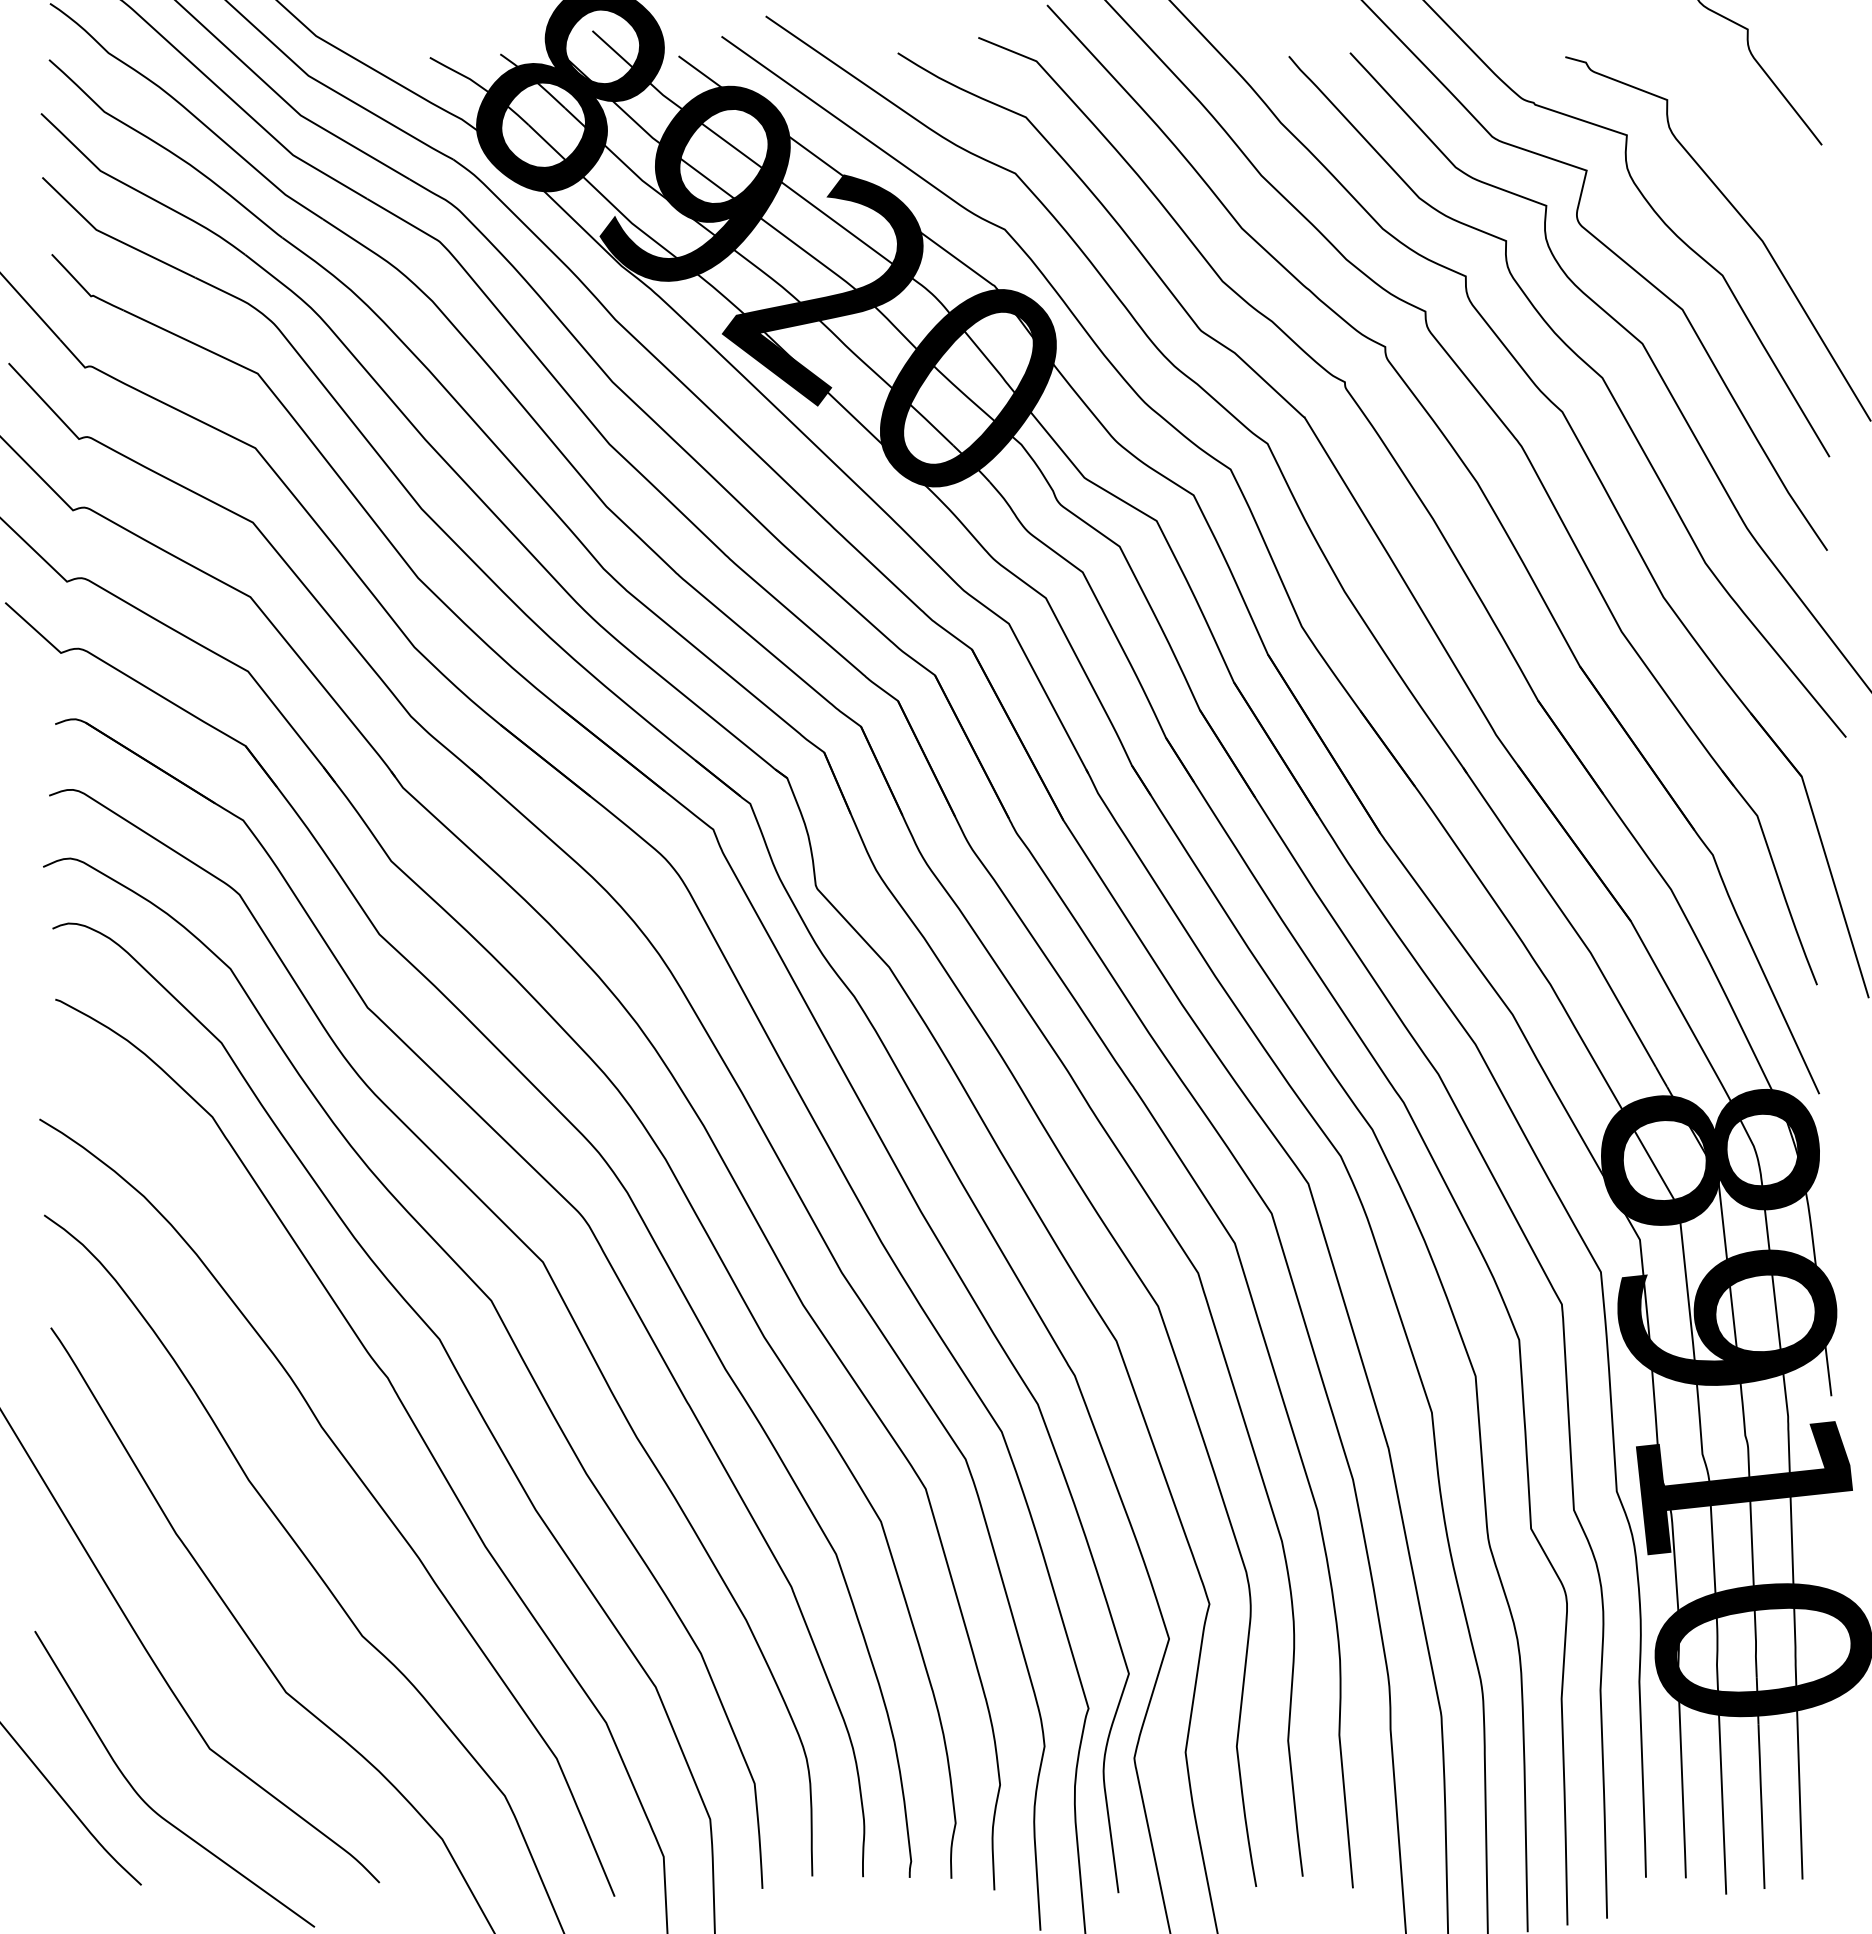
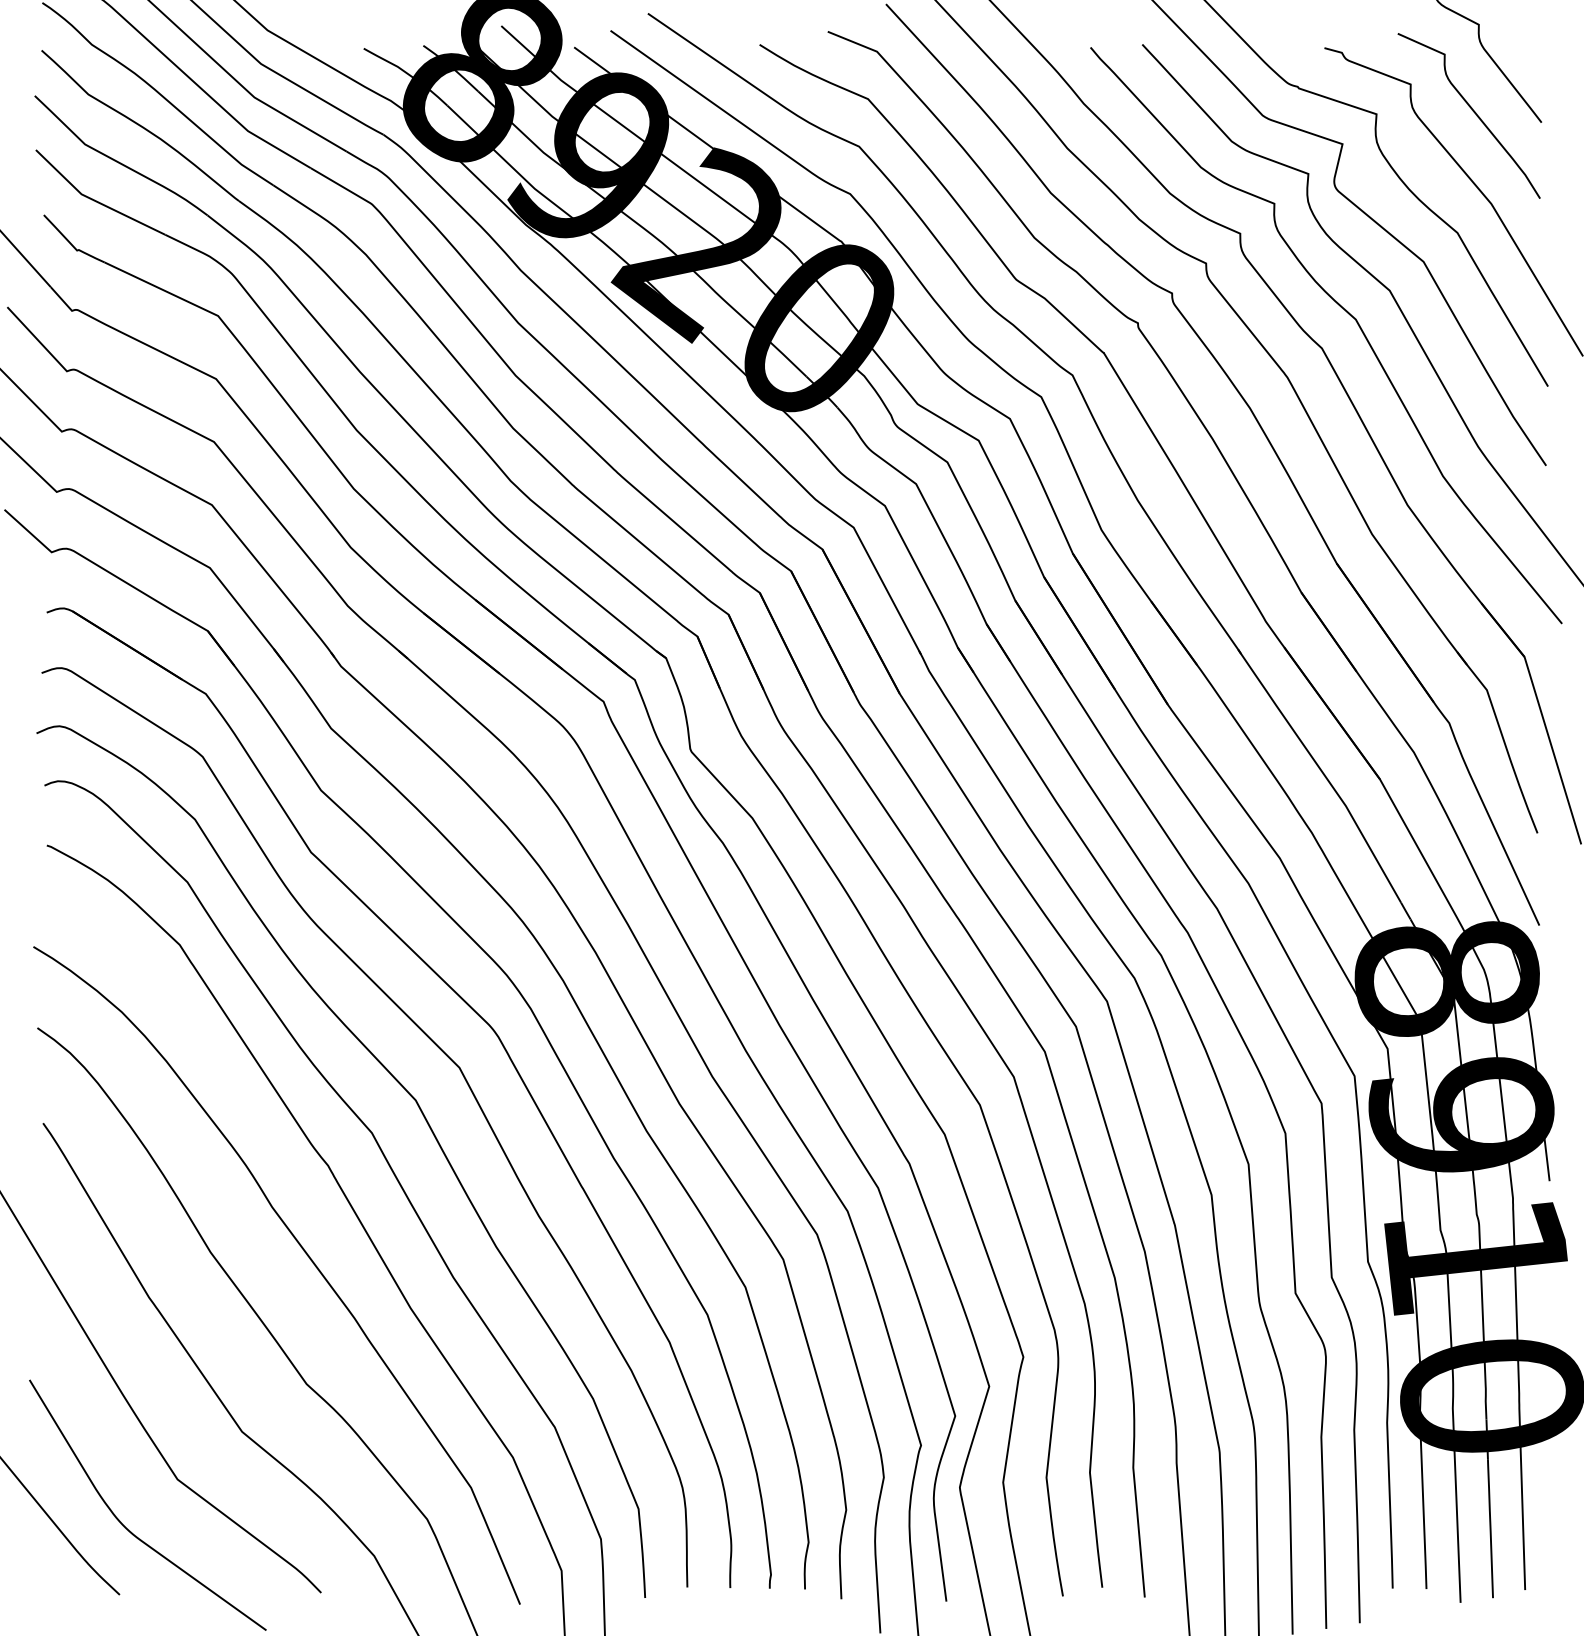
curve: (1742, 134) -> (1474, 113), added

